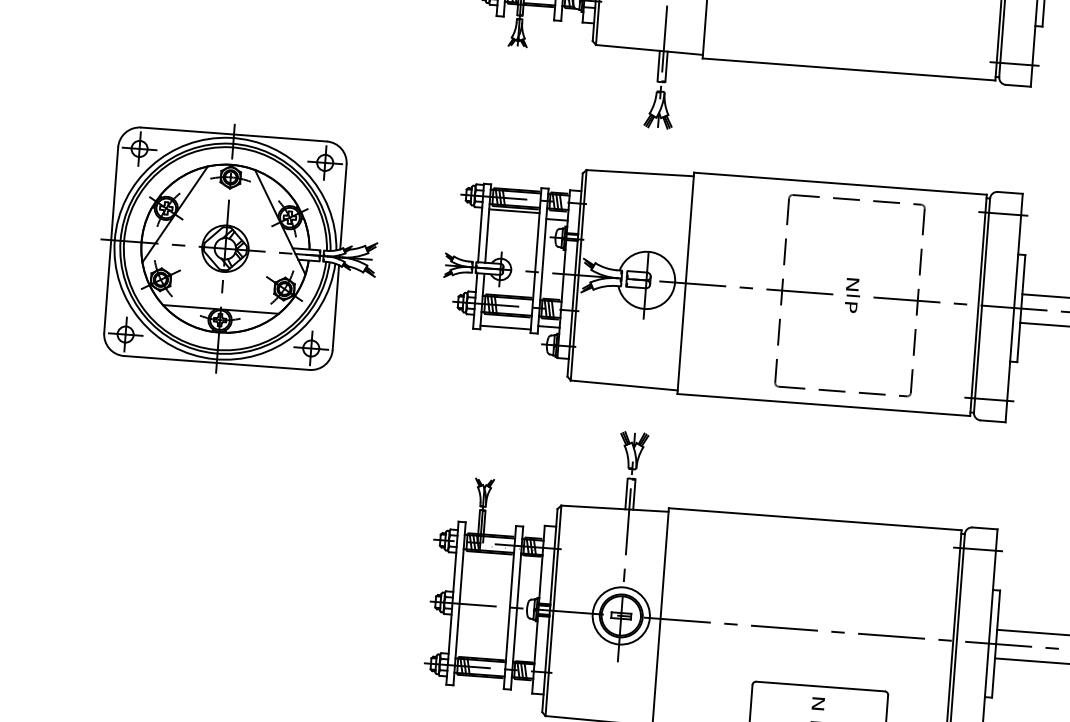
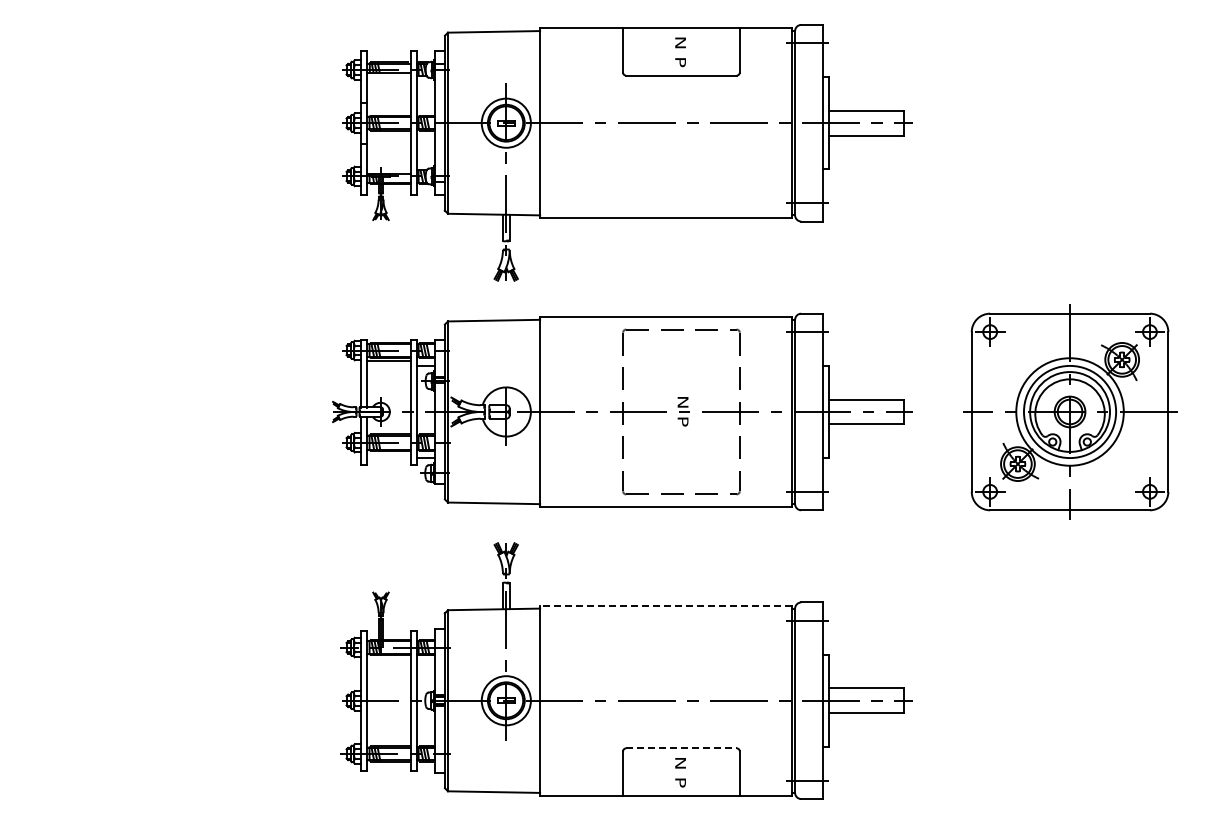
part: (238, 249) -> (155, 411), removed
line: (505, 327) -> (388, 461), removed
line: (815, 519) -> (666, 605), solid -> dashed
line: (820, 686) -> (681, 748), solid -> dashed

